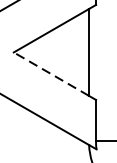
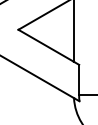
line: (50, 73) -> (45, 45), dashed -> solid

